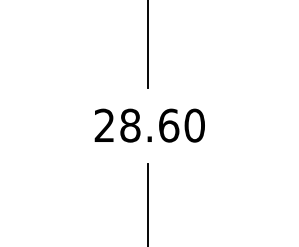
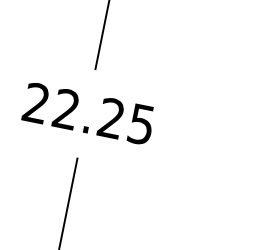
text: (162, 125) -> (103, 116), 28.60 -> 22.25

